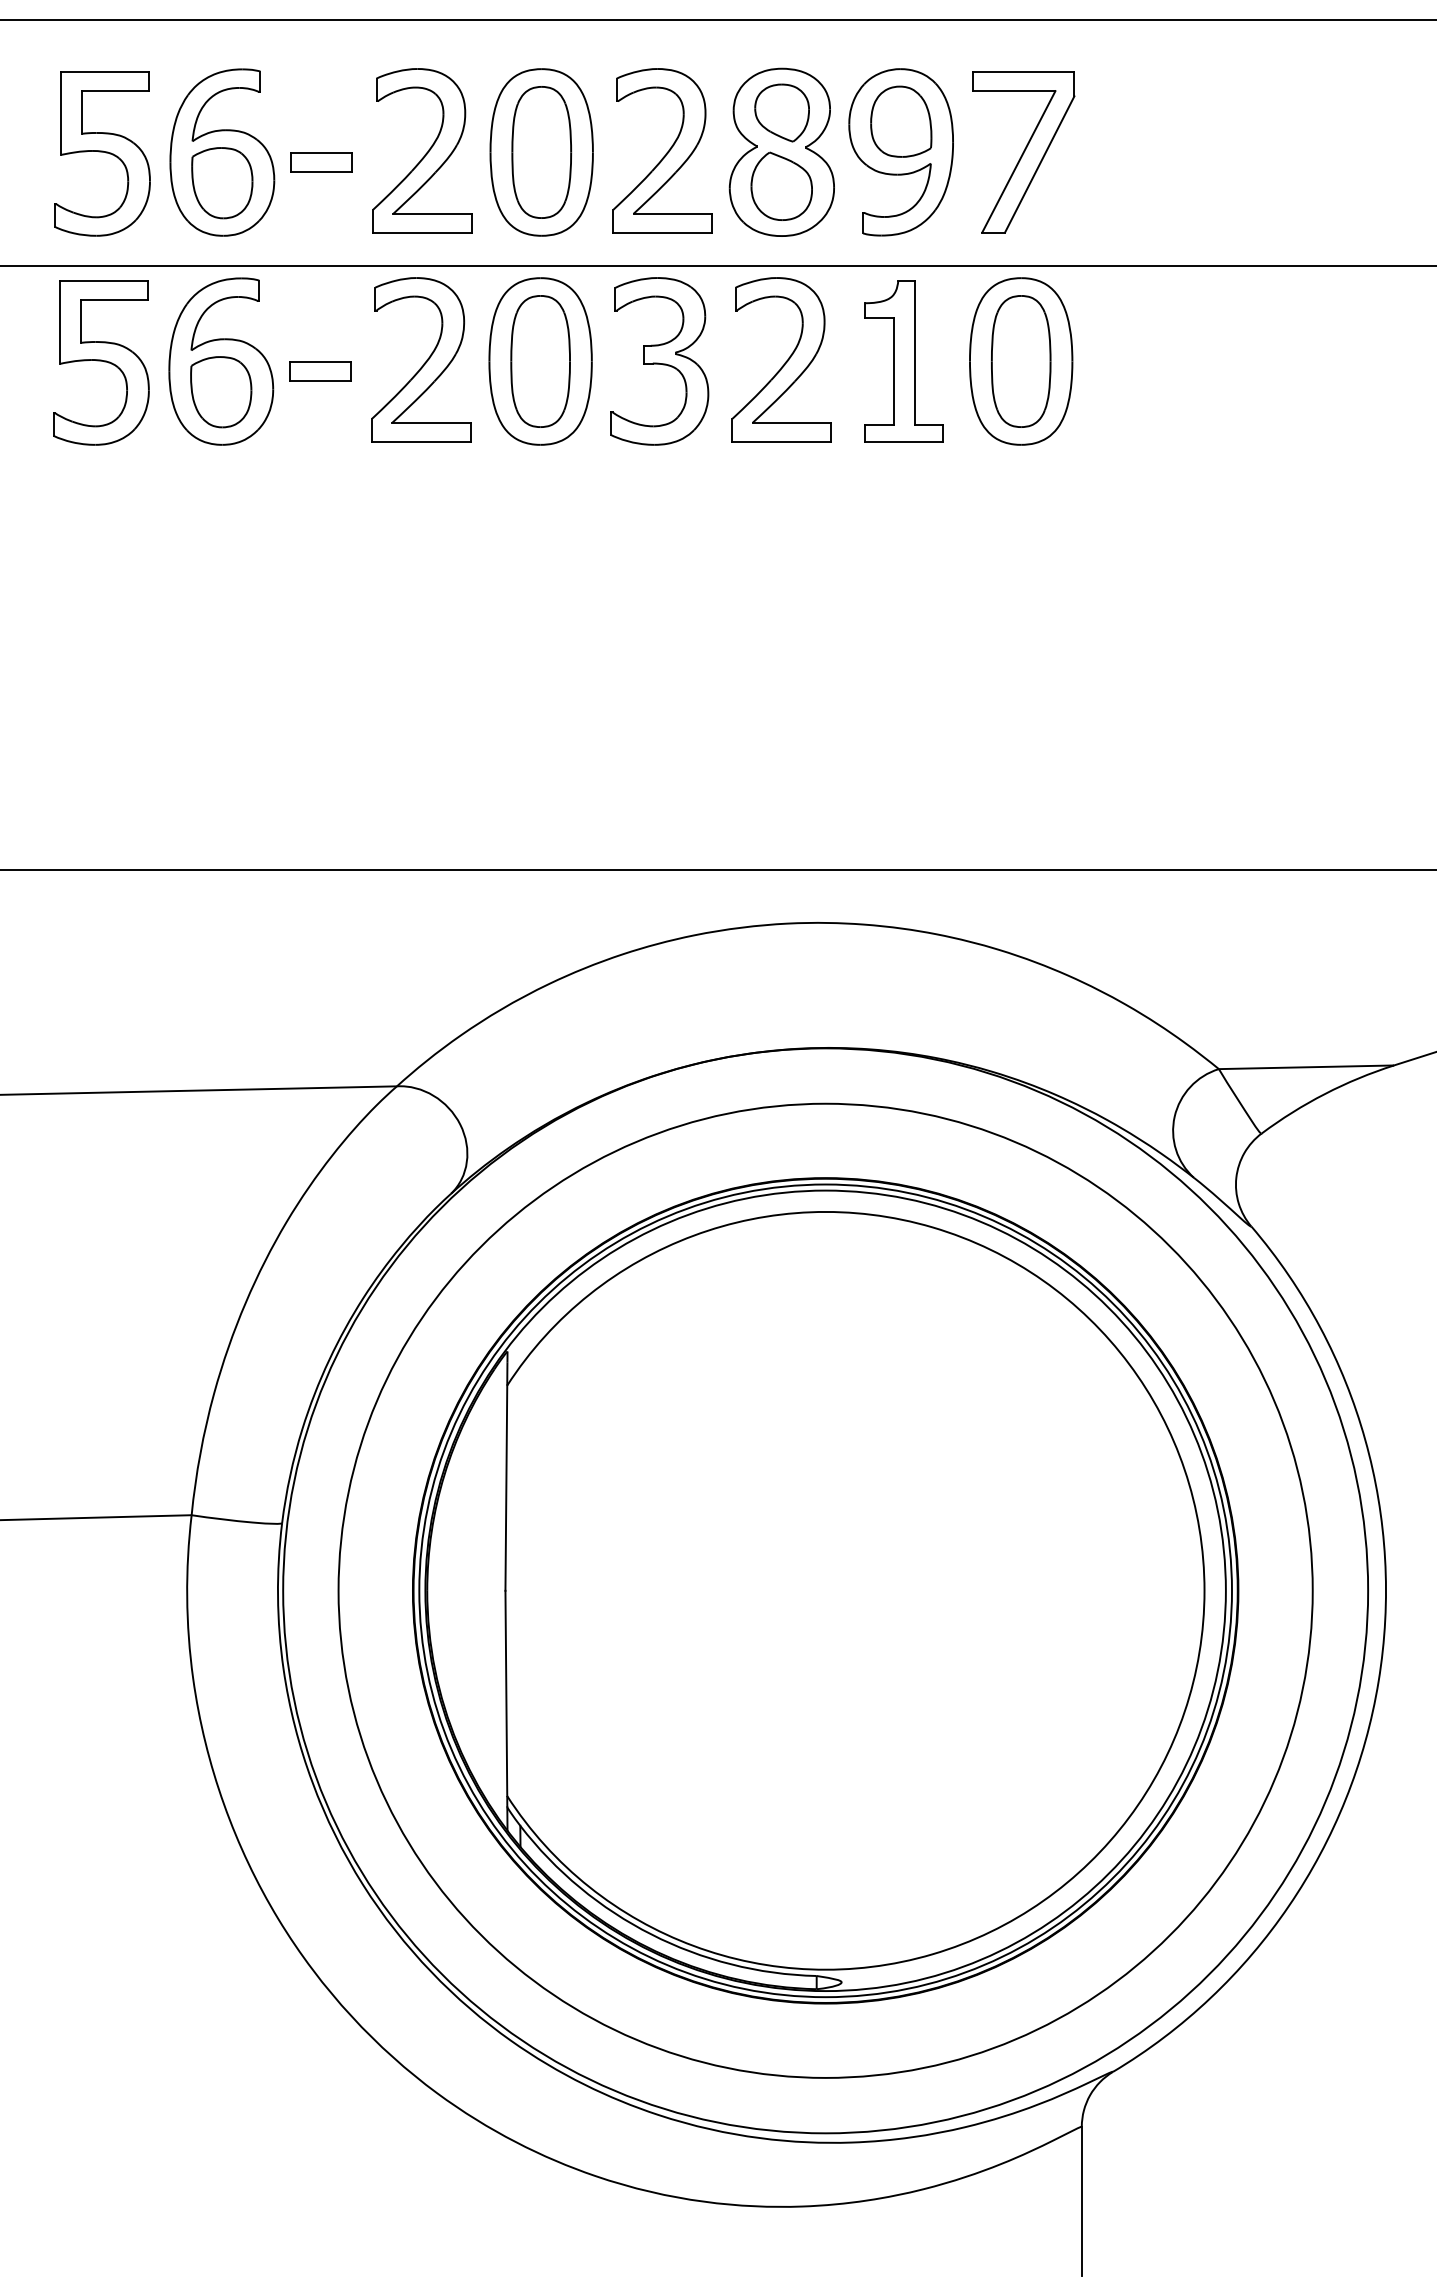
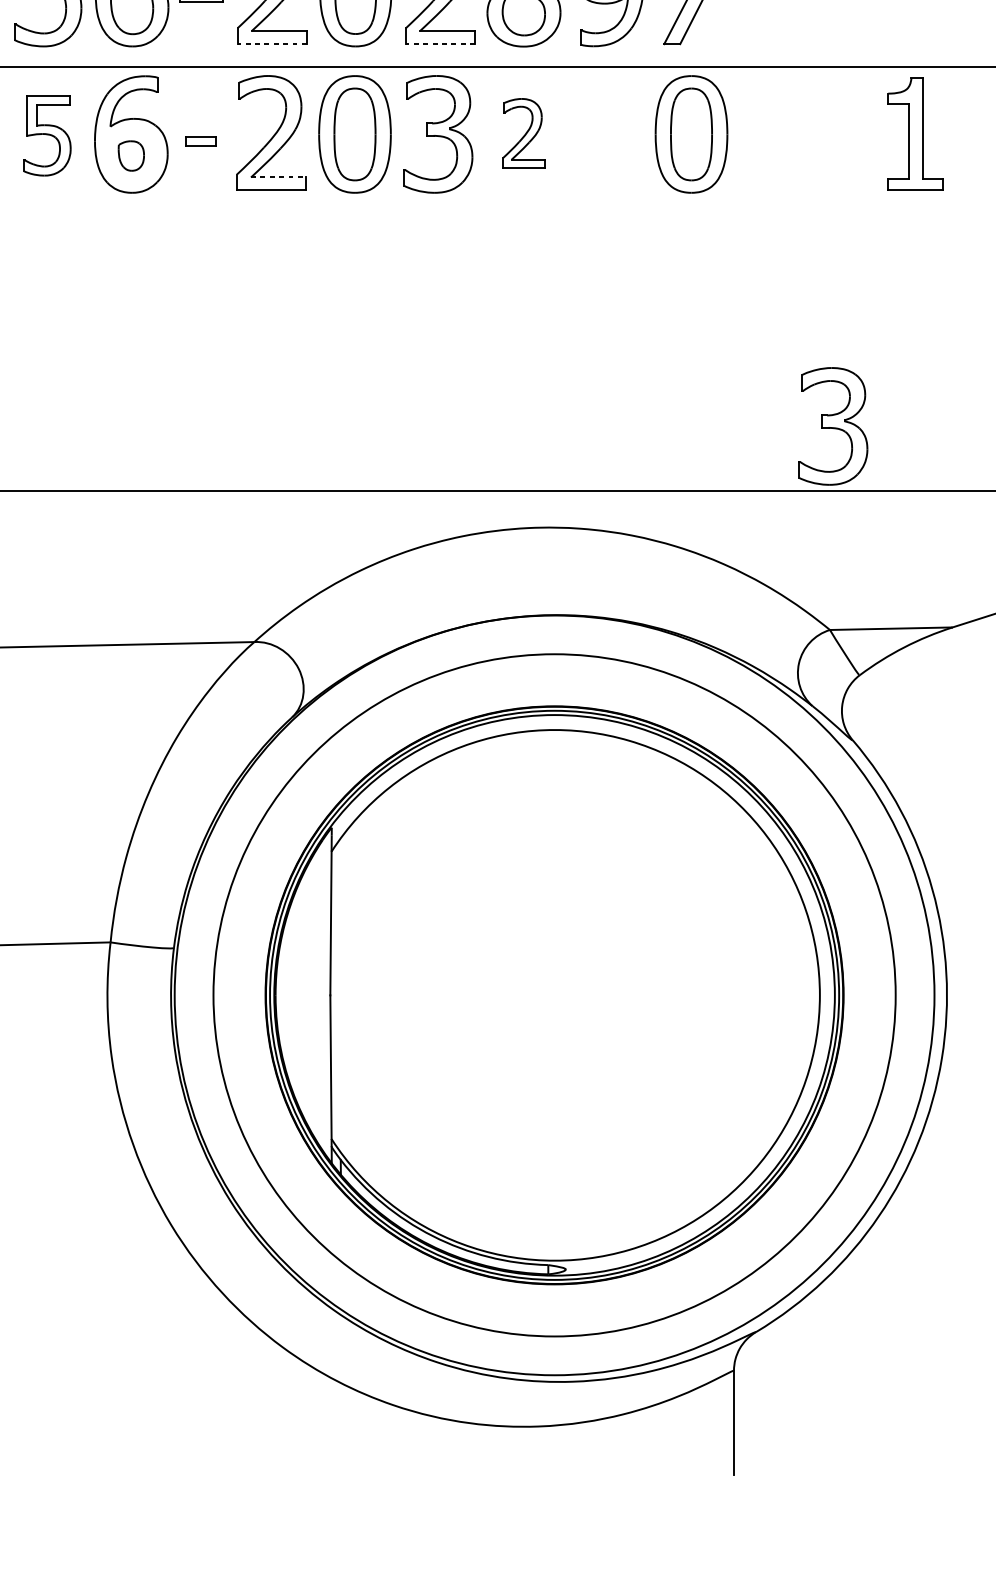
line: (422, 232) -> (272, 44), solid -> dashed
line: (662, 232) -> (440, 44), solid -> dashed
part: (781, 359) -> (523, 133), size x0.6
part: (903, 361) -> (915, 134), moved
part: (101, 362) -> (47, 135), size x0.7
part: (320, 371) -> (200, 141), size x0.7
part: (221, 392) -> (131, 156), size x0.6
line: (431, 422) -> (278, 177), solid -> dashed
part: (1223, 778) -> (833, 426), added

